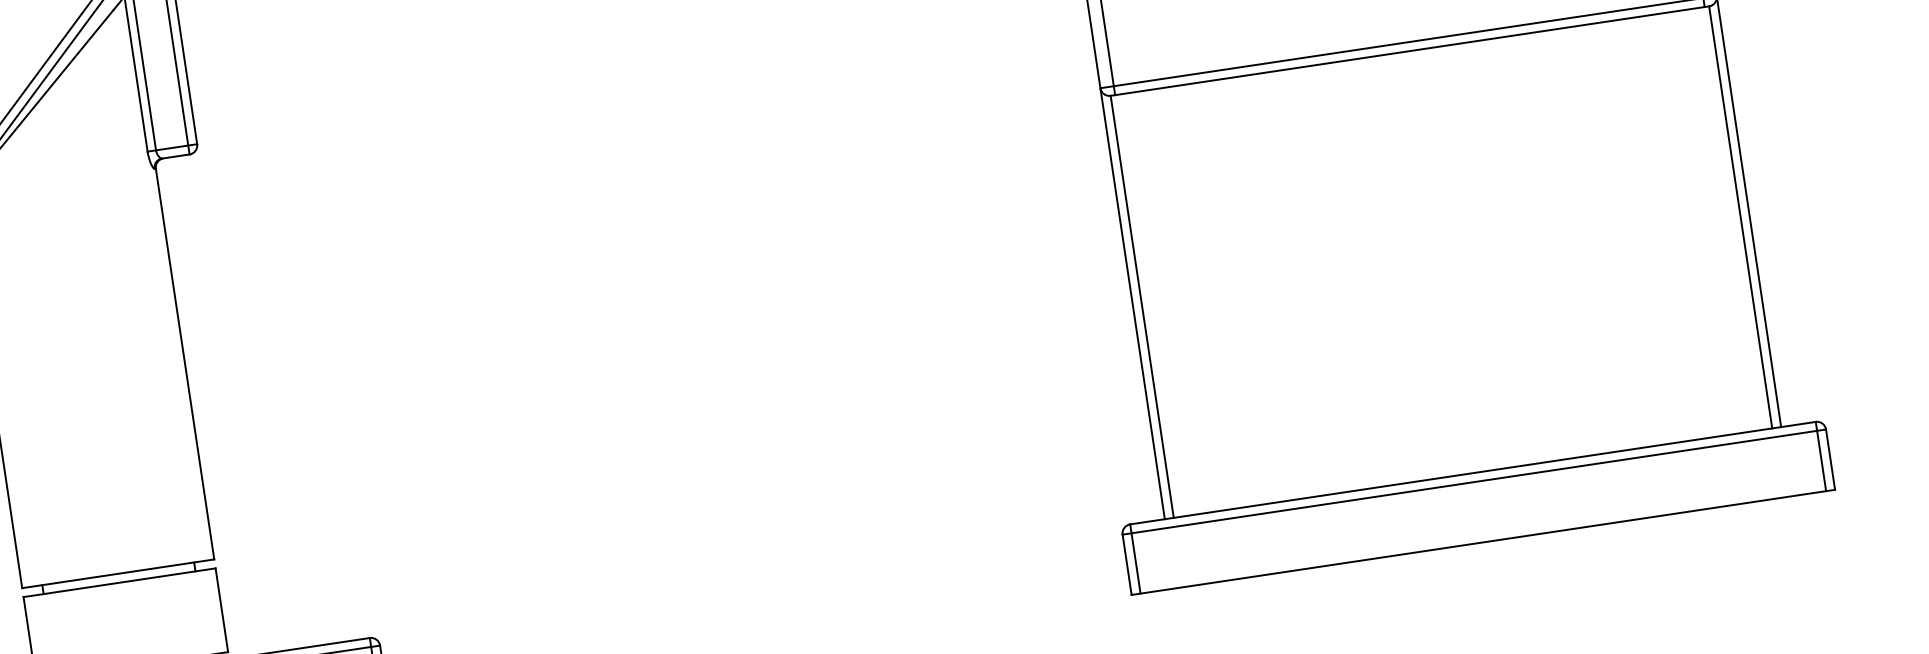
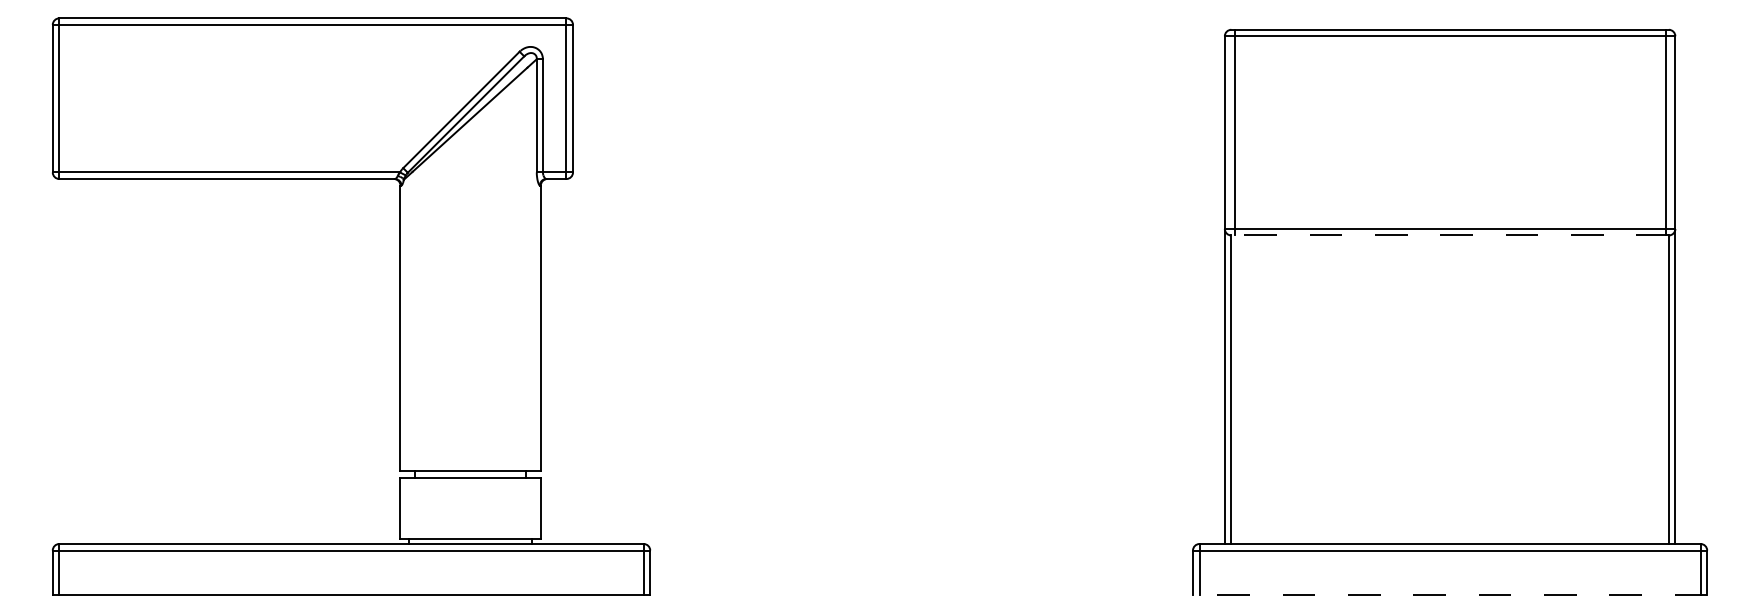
line: (1410, 51) -> (1450, 235), solid -> dashed
line: (1482, 542) -> (1449, 594), solid -> dashed

